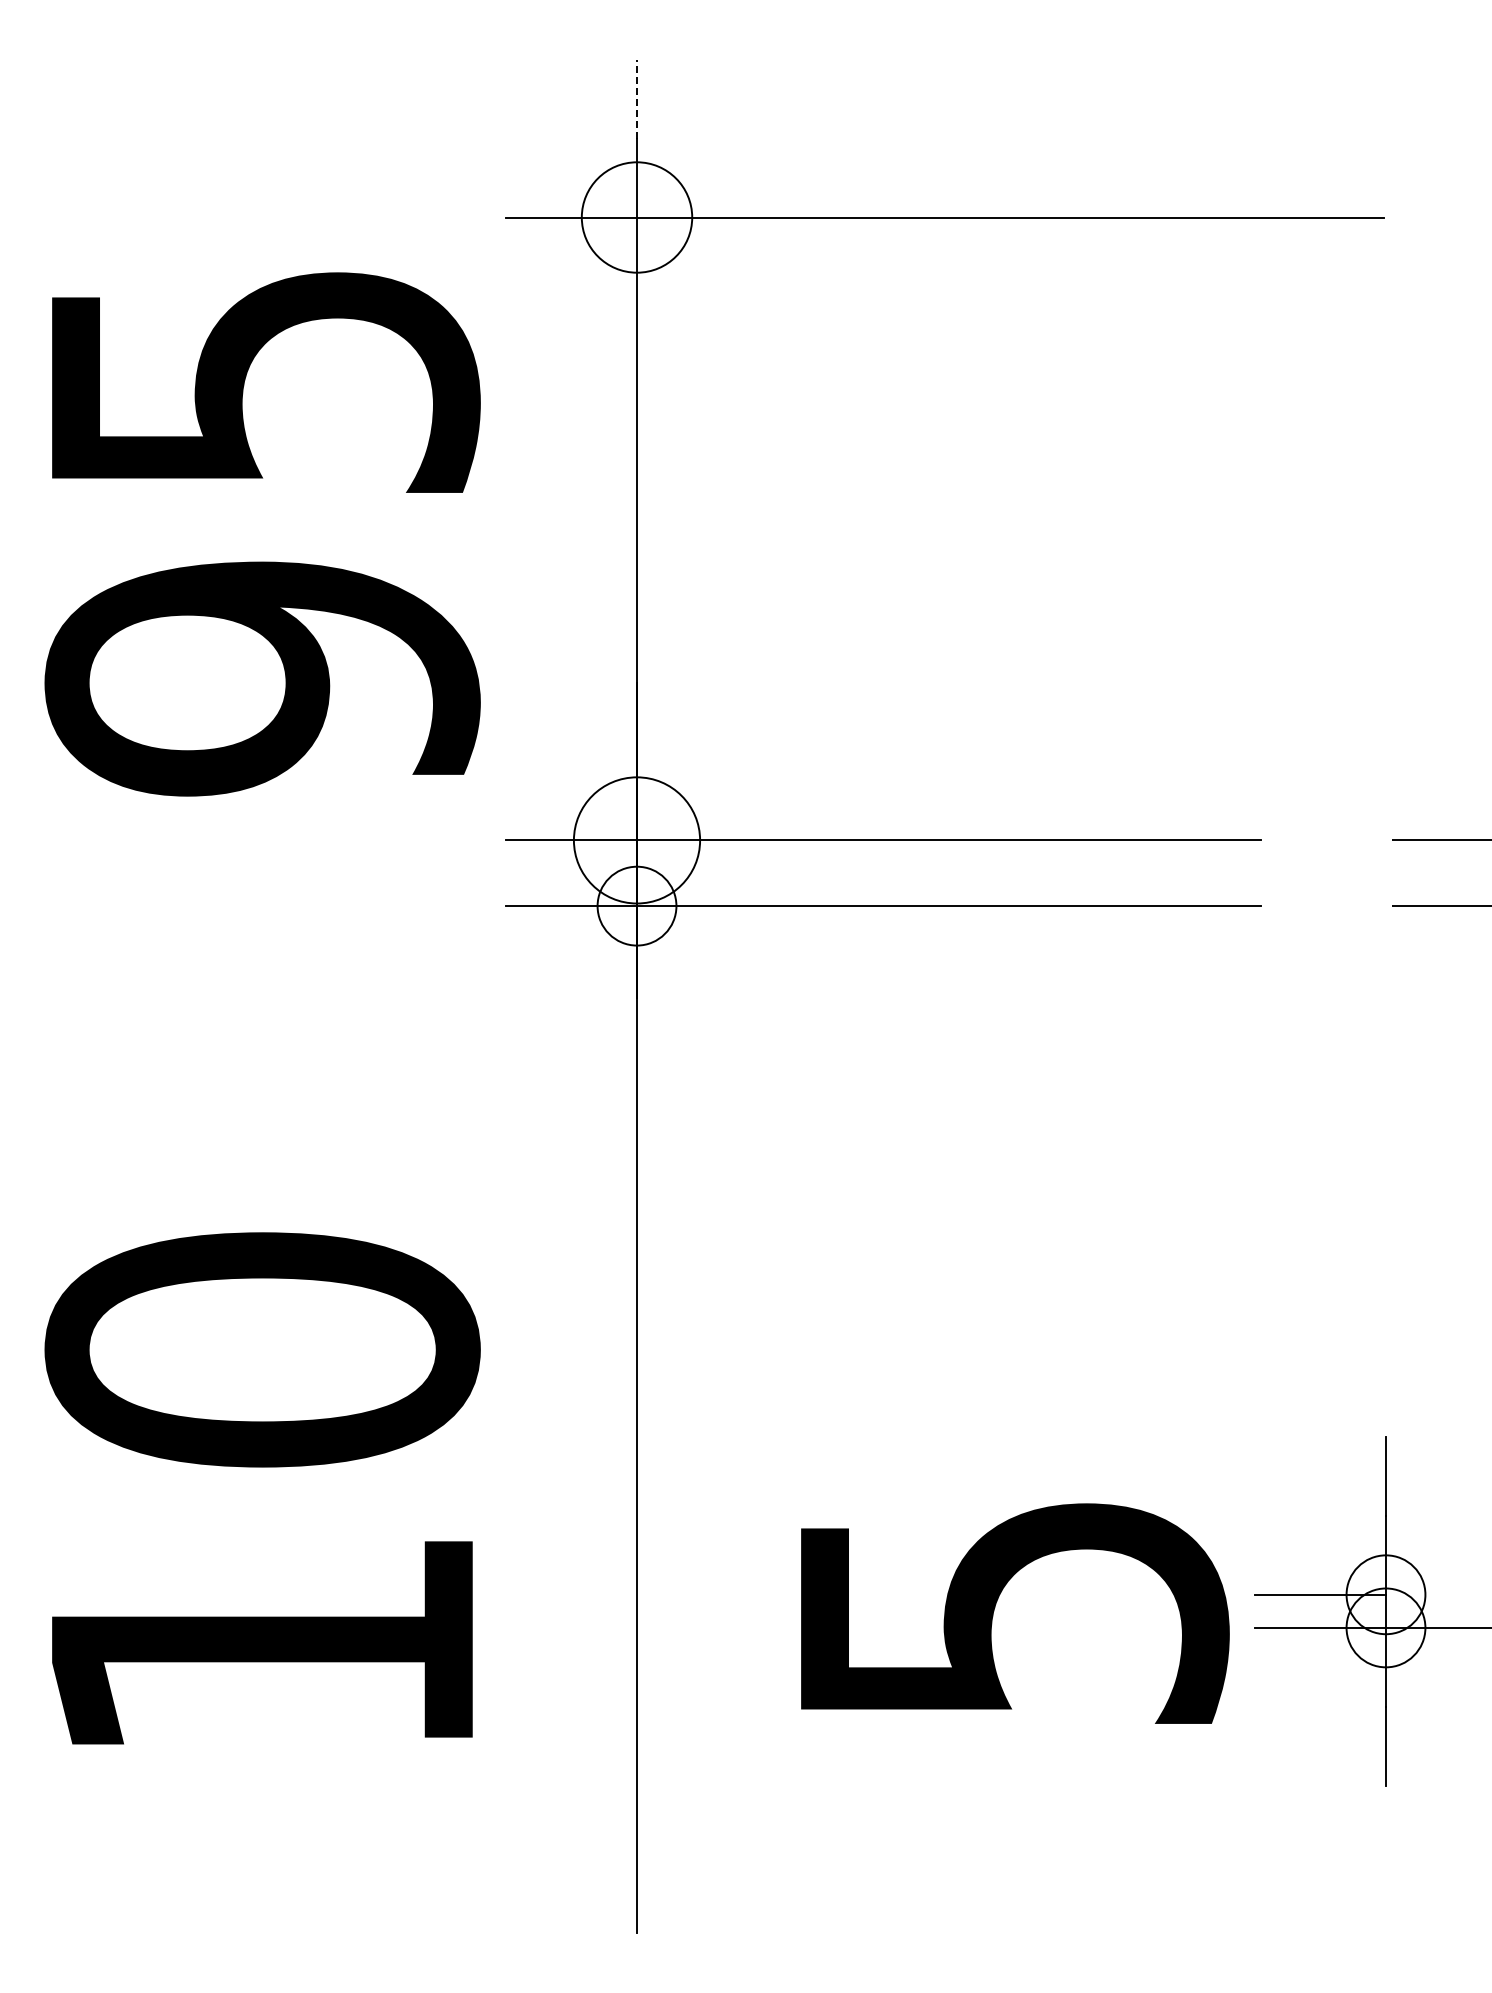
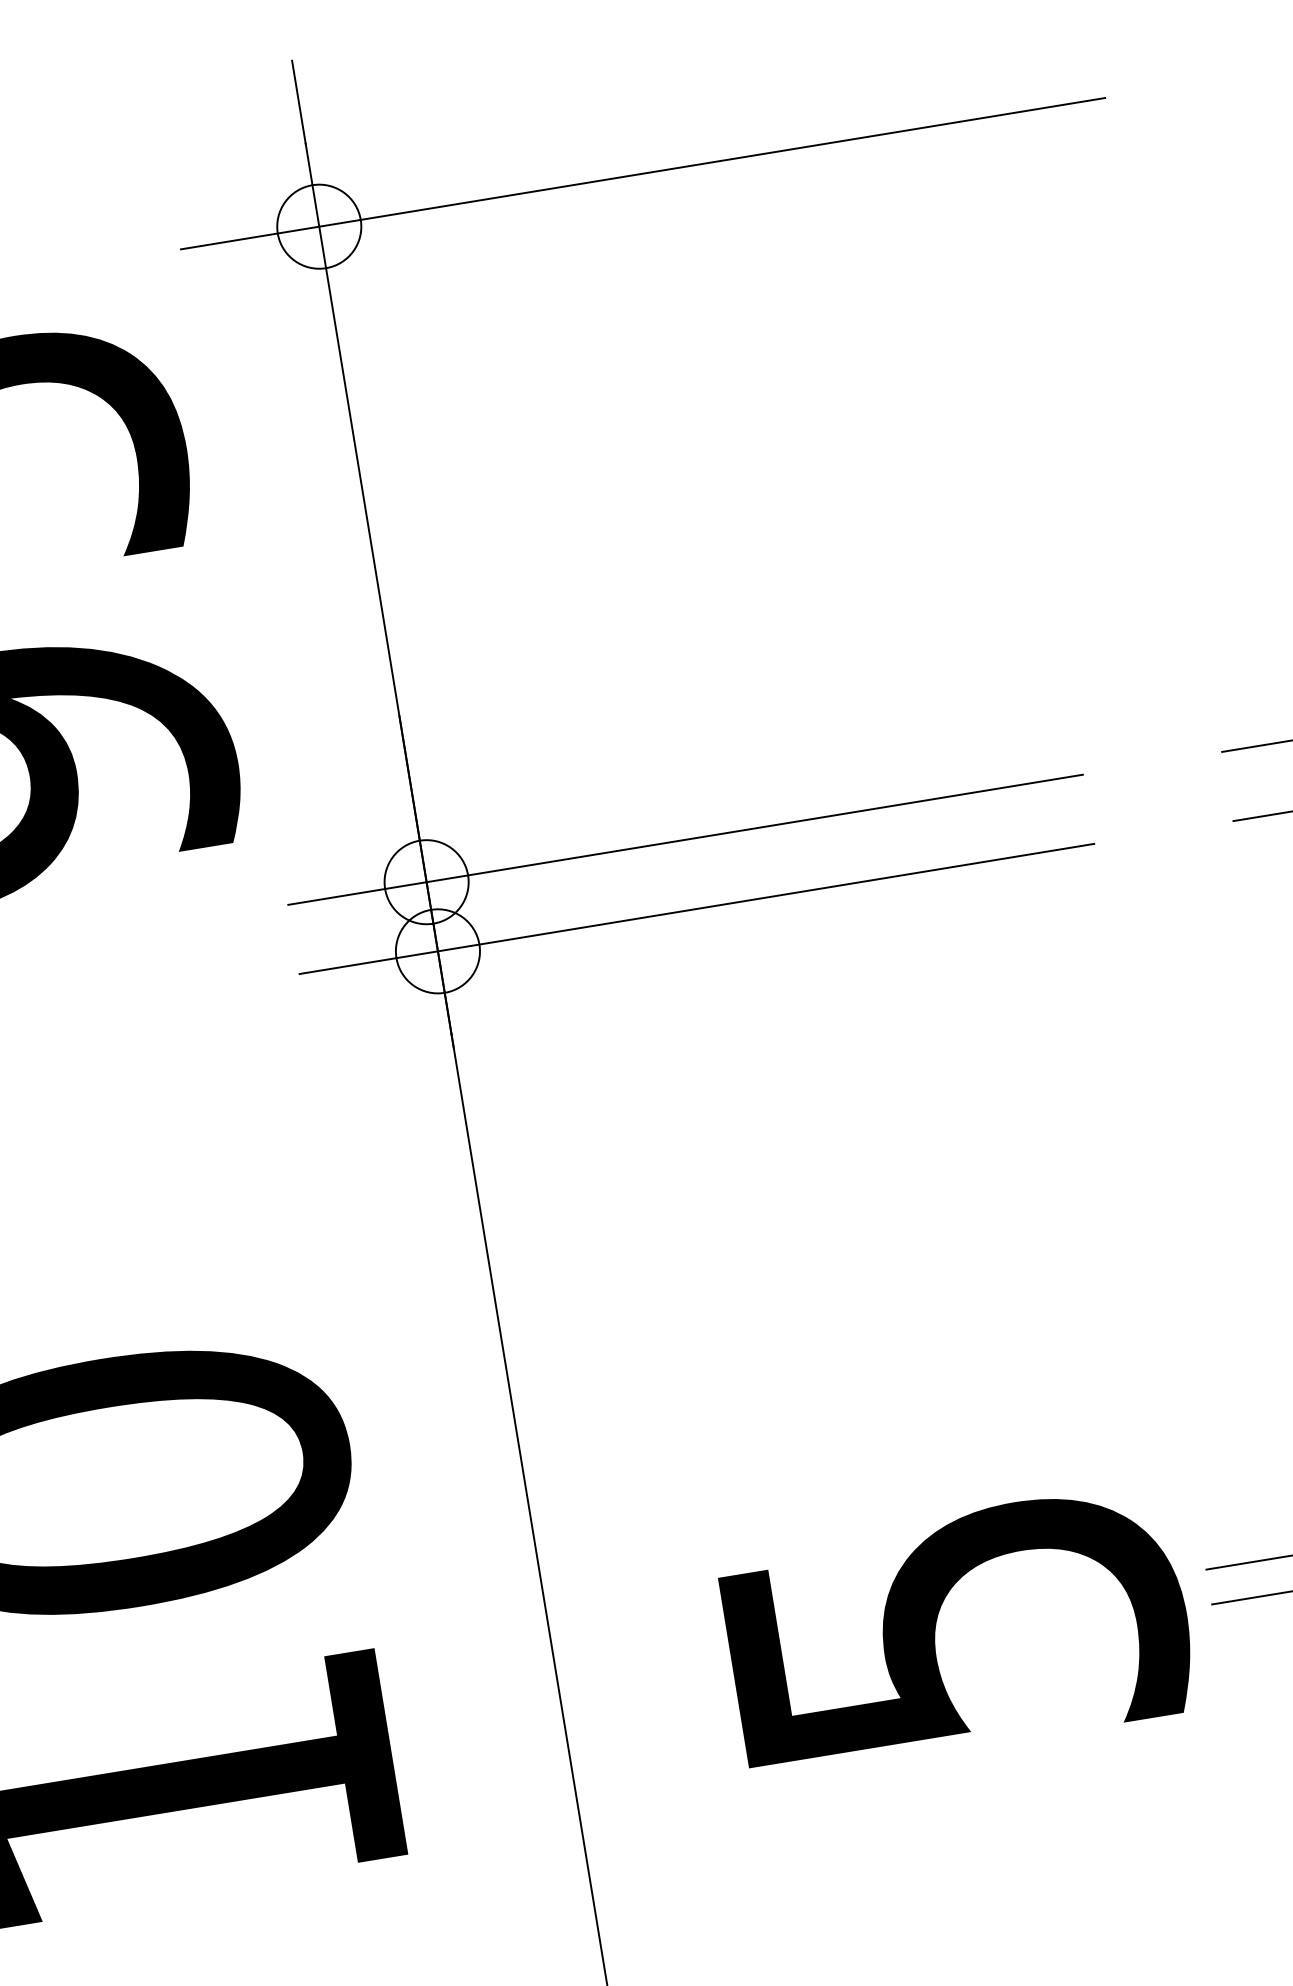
line: (637, 98) -> (299, 101), dashed -> solid
circle: (636, 217) -> (318, 226), size x0.71
circle: (636, 840) -> (426, 882), size x0.62

